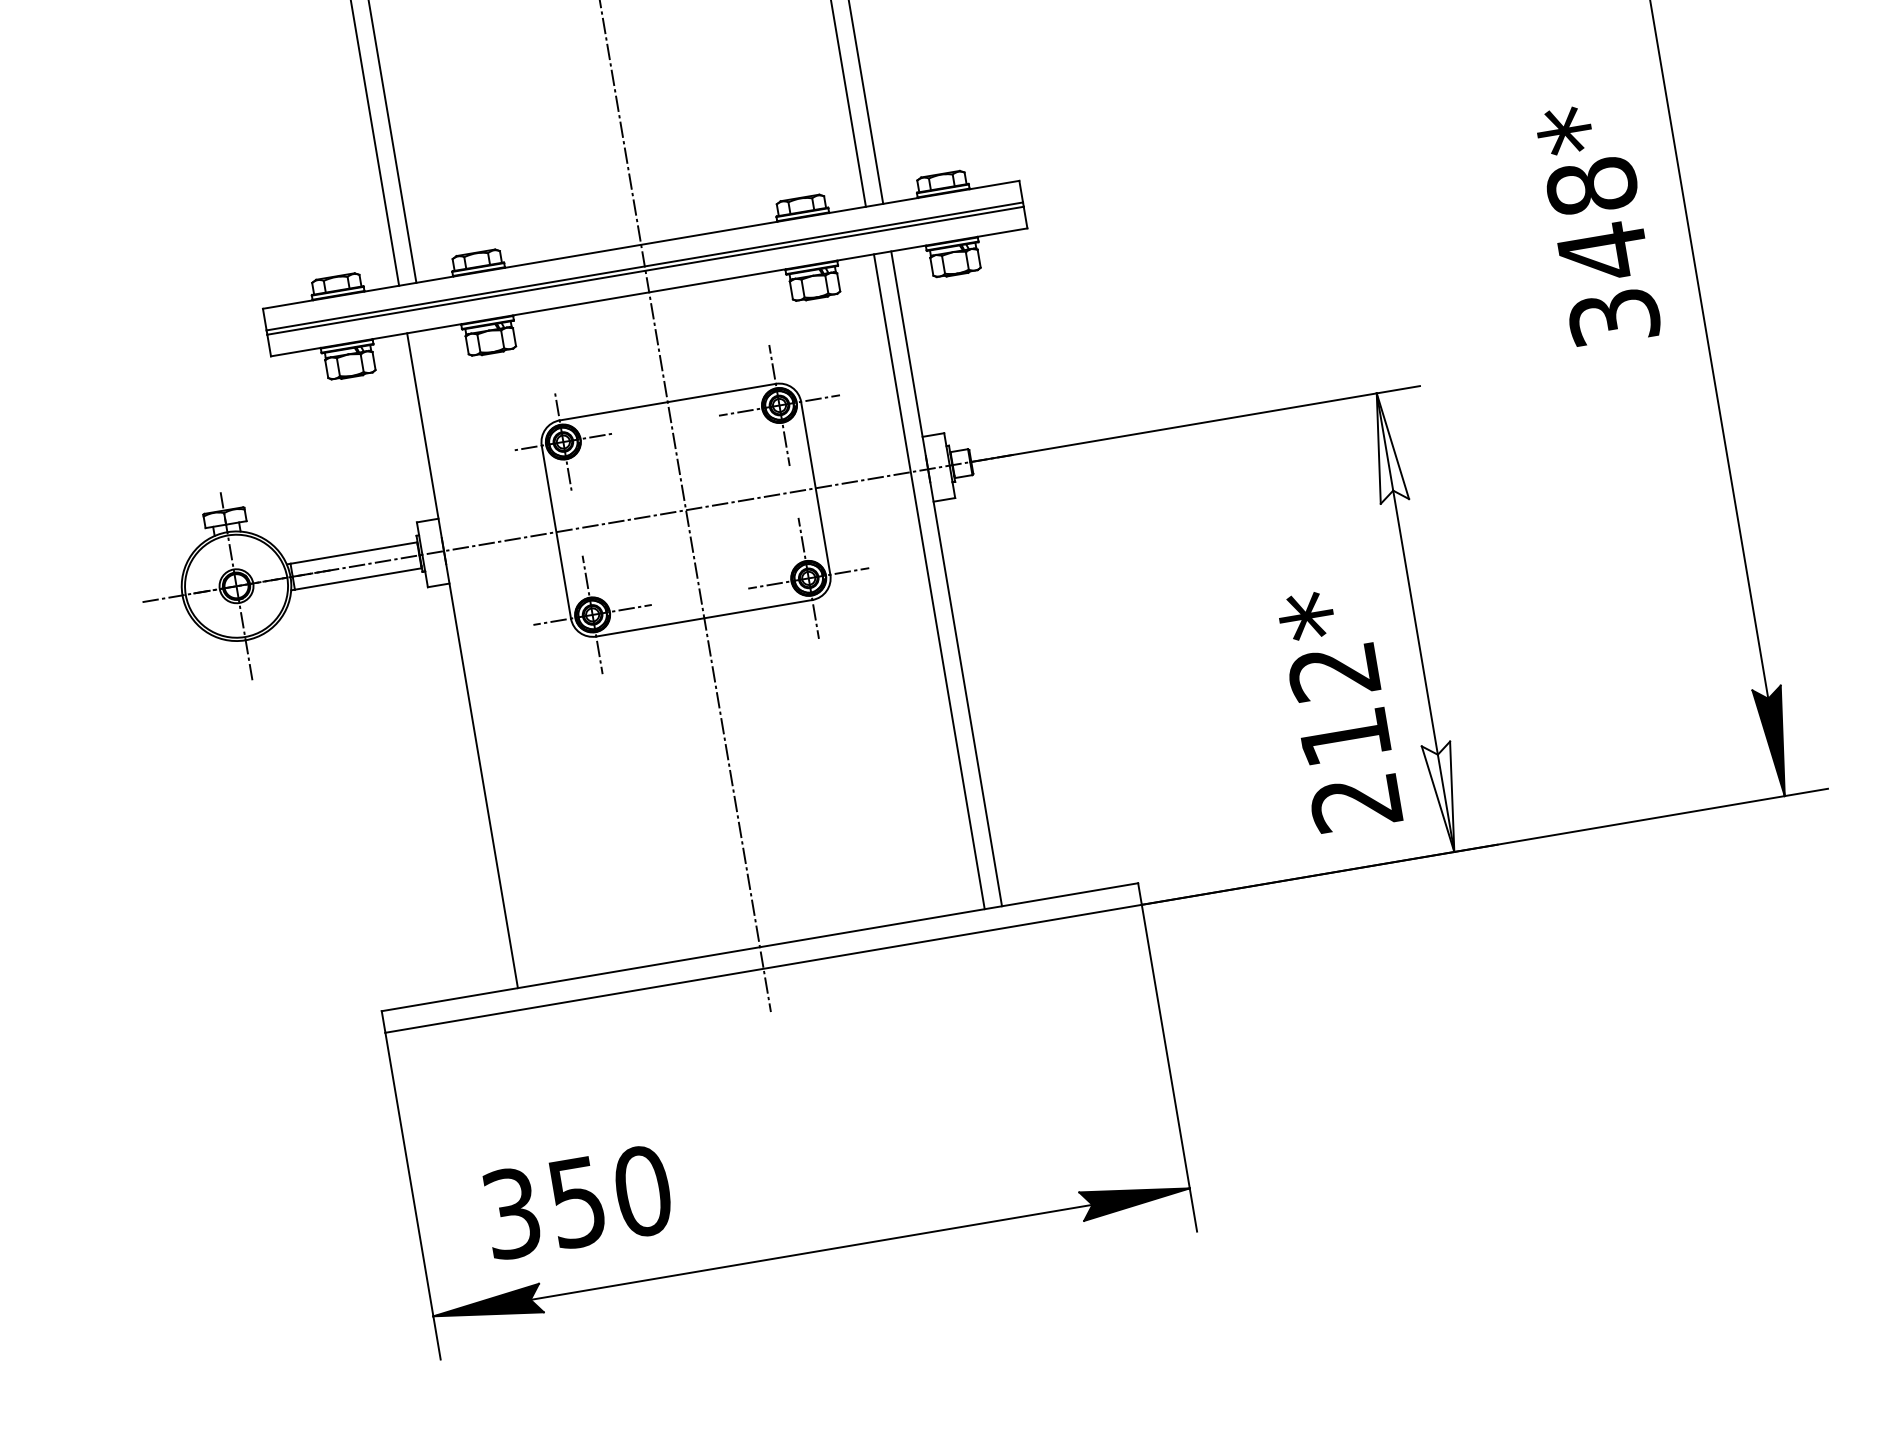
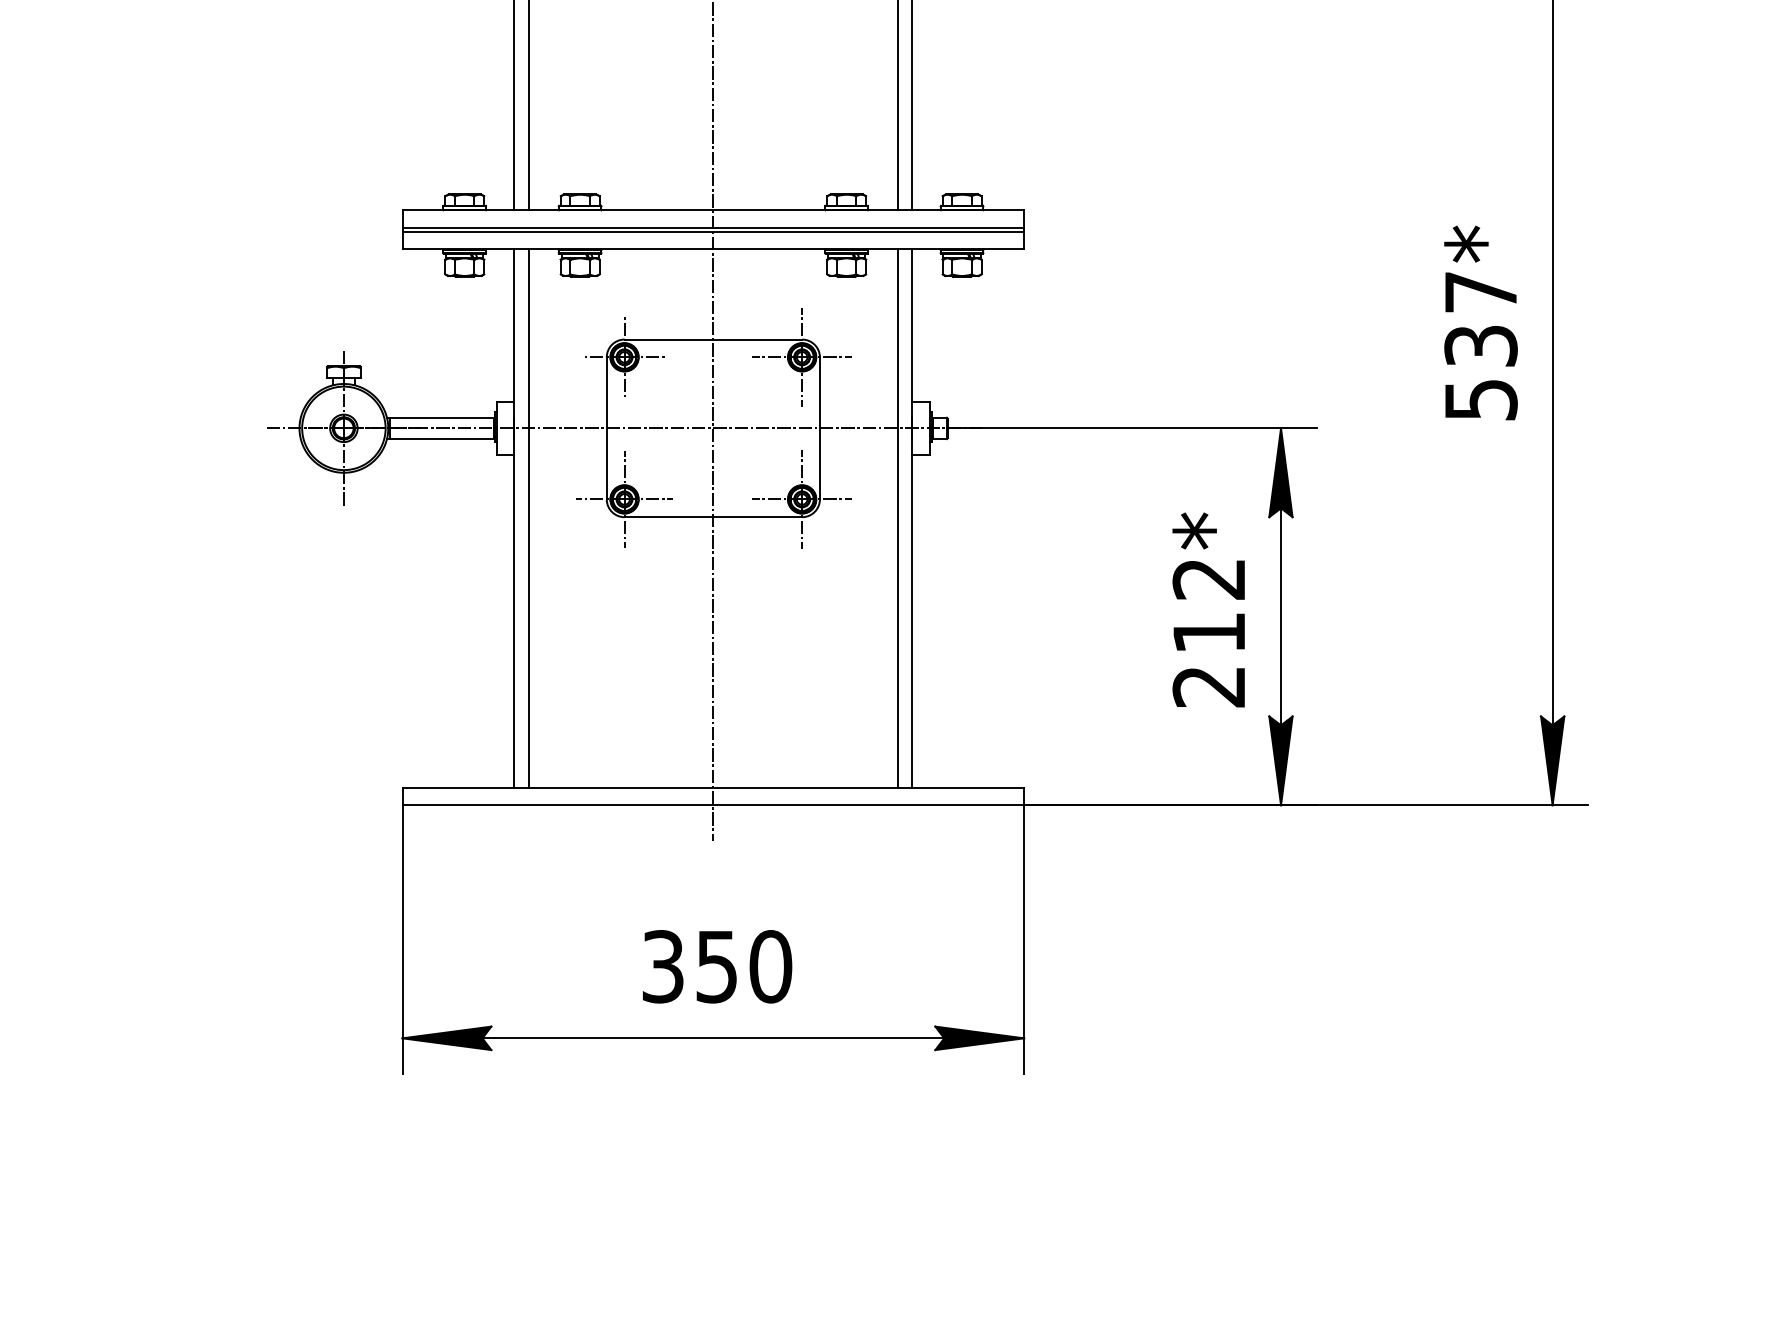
text: (1602, 251) -> (1480, 345), 348* -> 537*
fill: (1385, 447) -> (1280, 472), added
line: (479, 657) -> (528, 518), added
text: (1339, 708) -> (1208, 609), moved
fill: (1444, 797) -> (1280, 760), added
text: (577, 1201) -> (717, 966), moved

